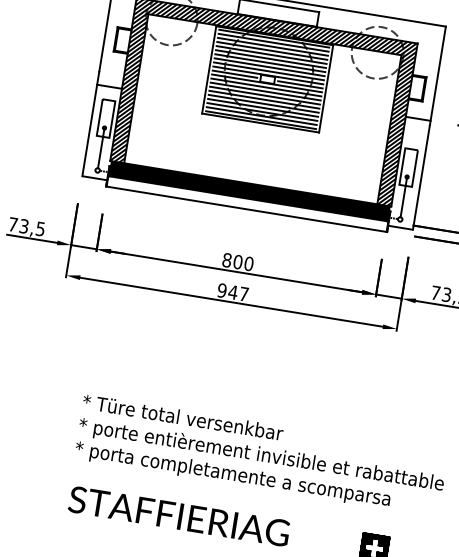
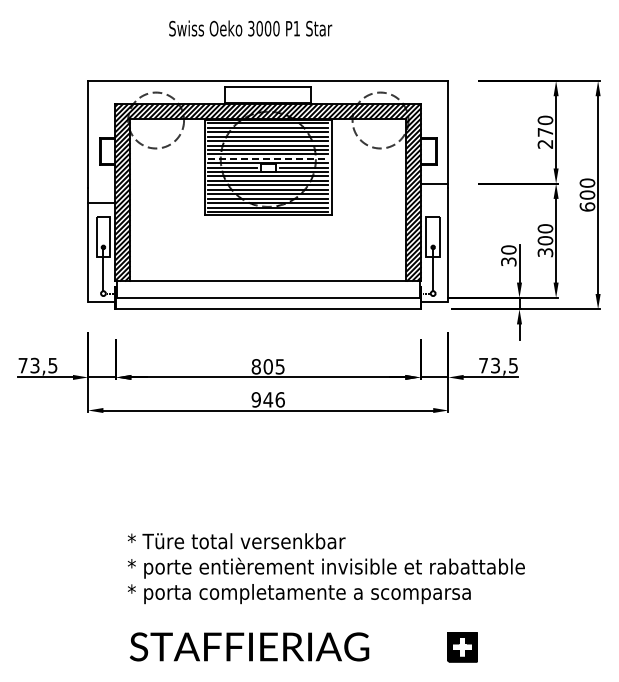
line: (269, 70) -> (268, 158), solid -> dashed
fill: (249, 191) -> (268, 289), removed
text: (248, 263) -> (279, 366), 800 -> 805
text: (243, 293) -> (279, 399), 947 -> 946

